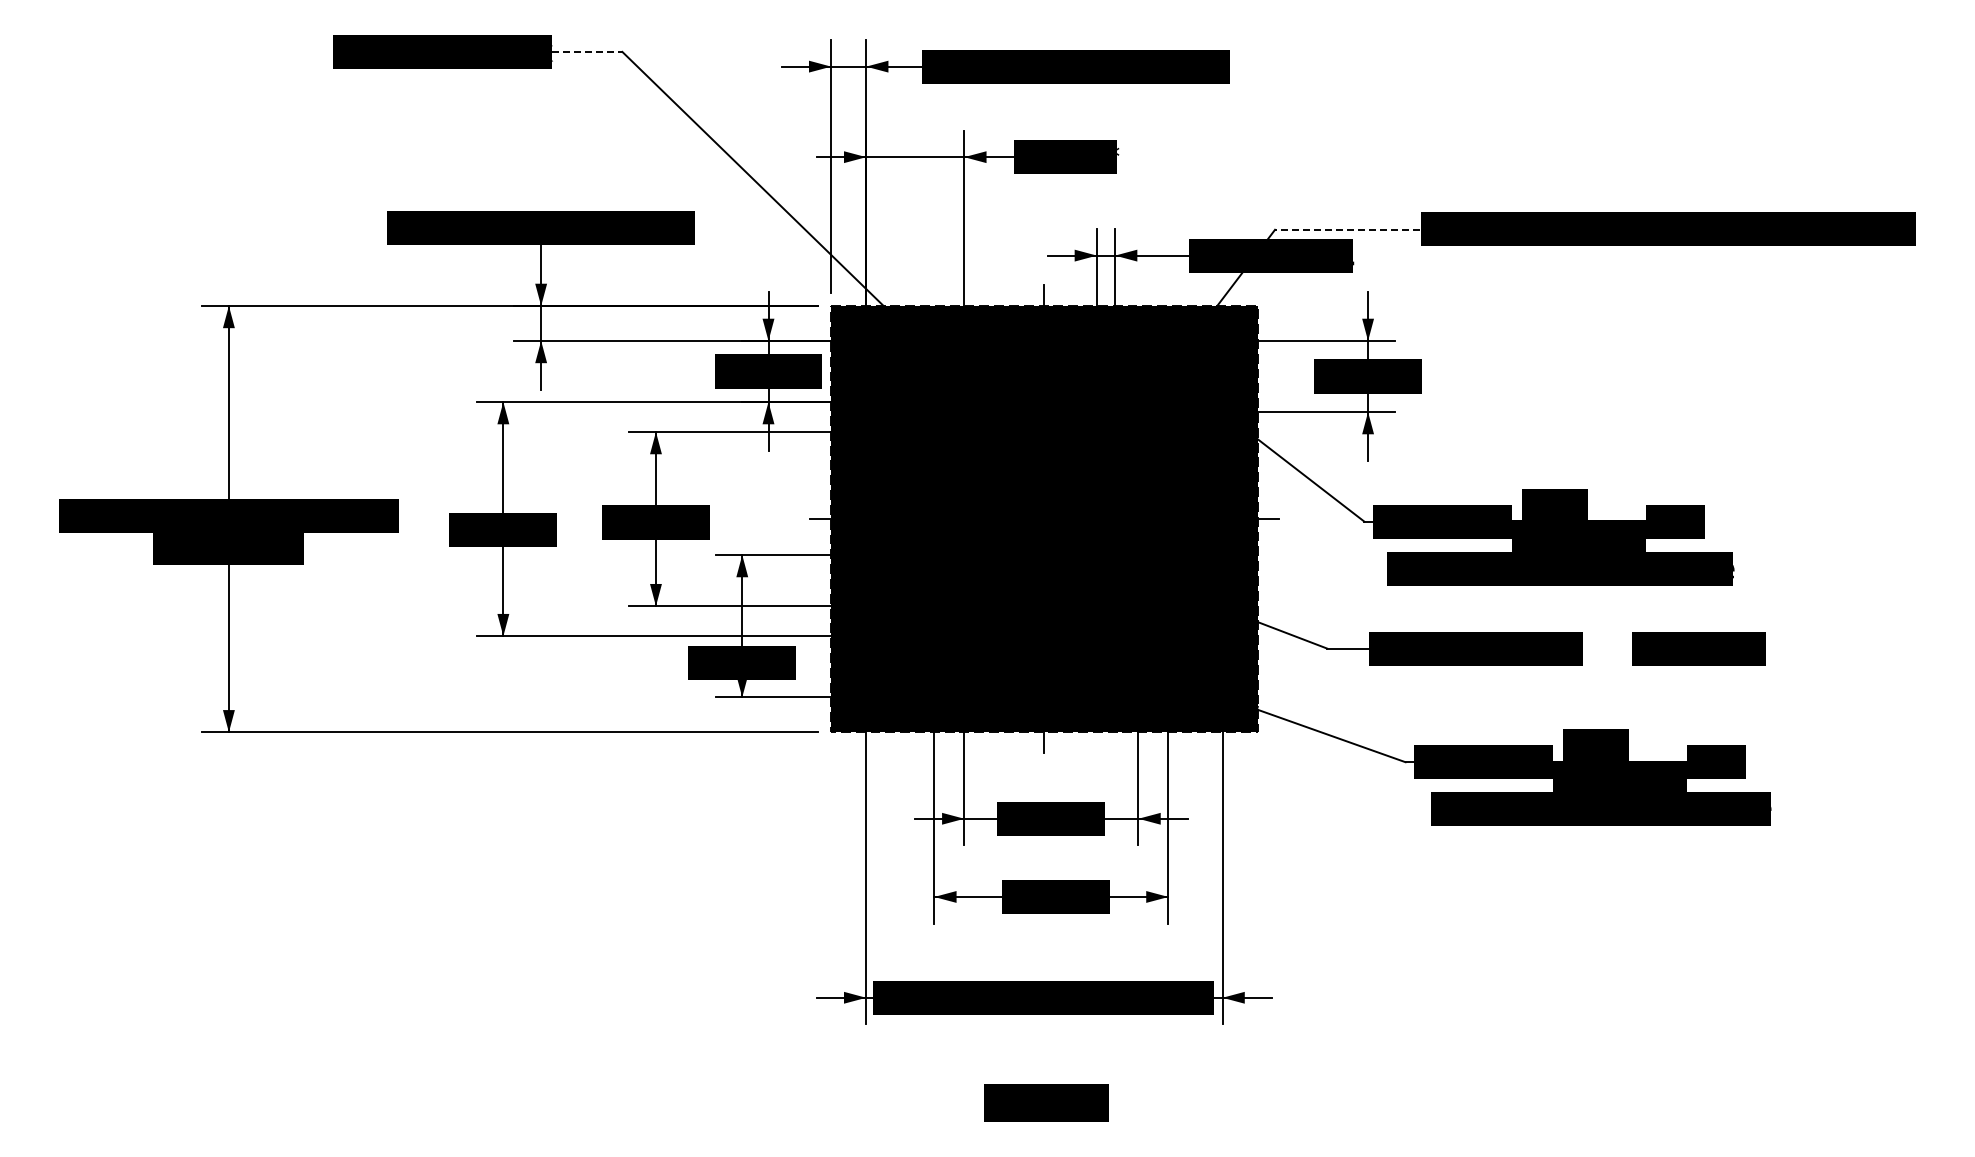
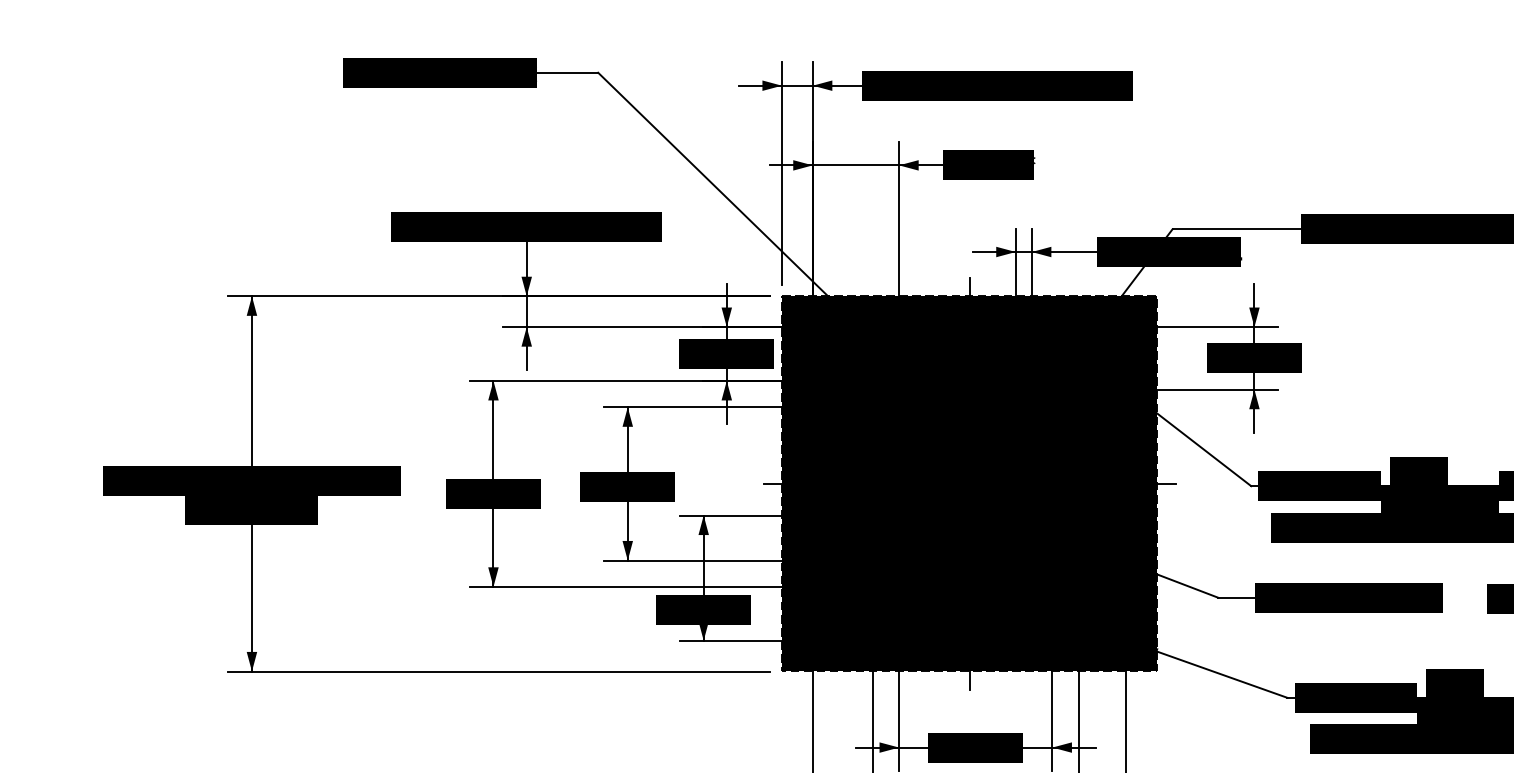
line: (587, 51) -> (567, 72), dashed -> solid
line: (1357, 229) -> (1245, 229), dashed -> solid

